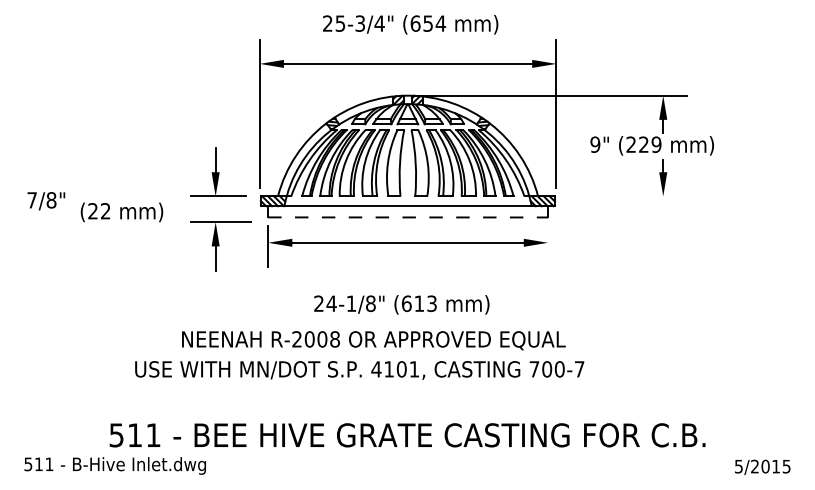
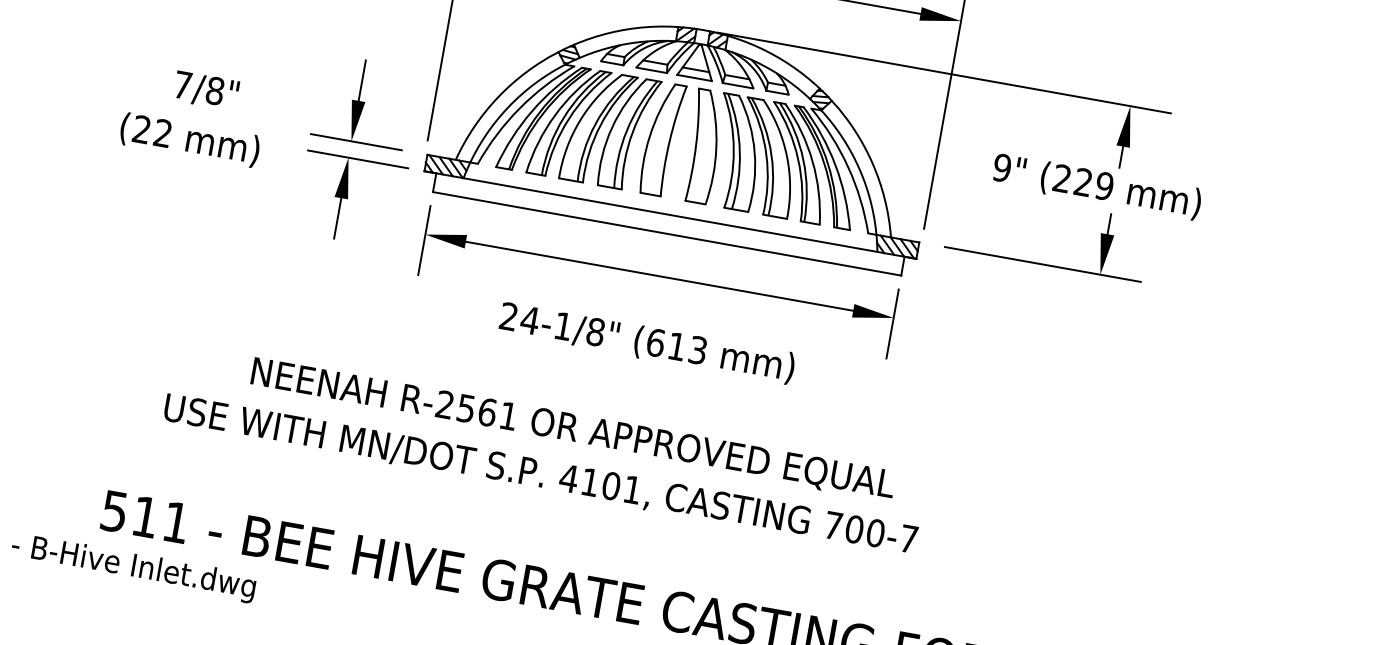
line: (628, 196) -> (1042, 264), added
text: (46, 201) -> (206, 91), moved
line: (408, 217) -> (667, 234), dashed -> solid
line: (547, 245) -> (892, 322), added
part: (220, 246) -> (349, 199), moved
text: (401, 304) -> (646, 342), moved
text: (321, 339) -> (485, 412), R-2008 -> R-2561

